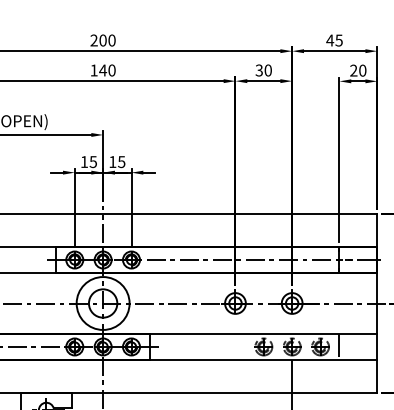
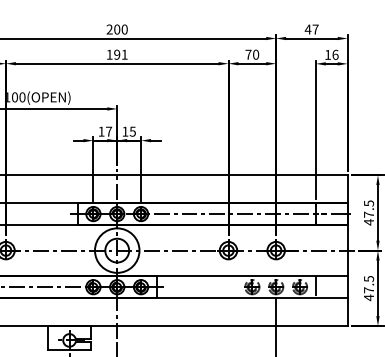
text: (338, 40) -> (315, 29), 45 -> 47
text: (107, 70) -> (120, 54), 140 -> 191
text: (259, 70) -> (248, 54), 30 -> 70
text: (357, 70) -> (331, 54), 20 -> 16
text: (93, 161) -> (109, 131), 15 -> 17

